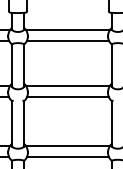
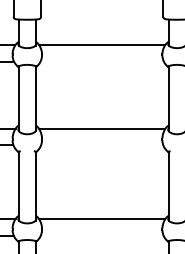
line: (67, 41) -> (101, 62), removed
line: (67, 96) -> (101, 145), removed
line: (67, 156) -> (101, 235), removed

